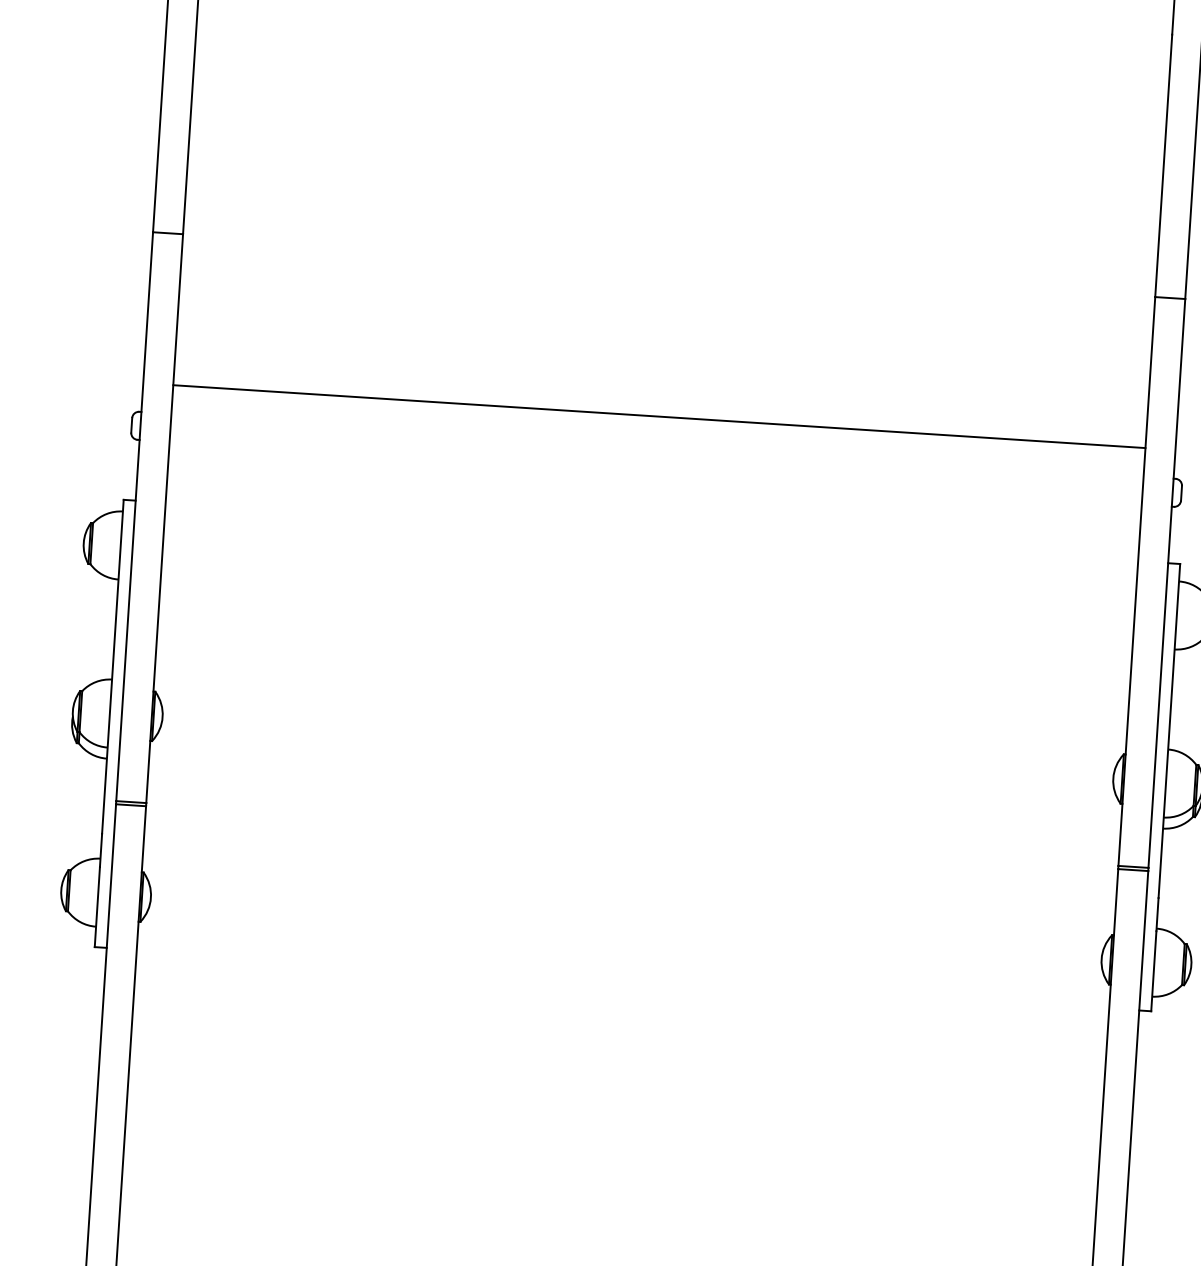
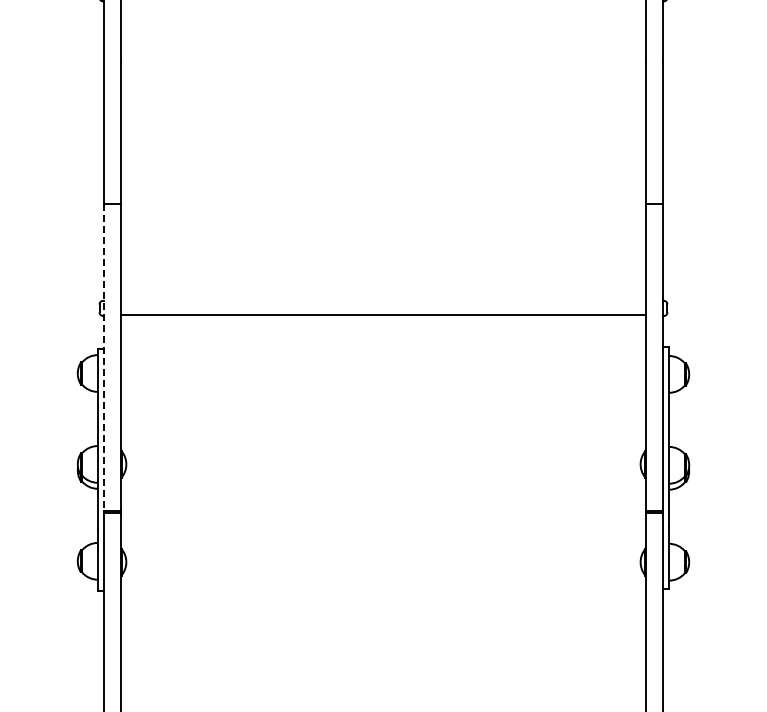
line: (659, 416) -> (383, 315), moved
line: (135, 516) -> (104, 357), solid -> dashed

